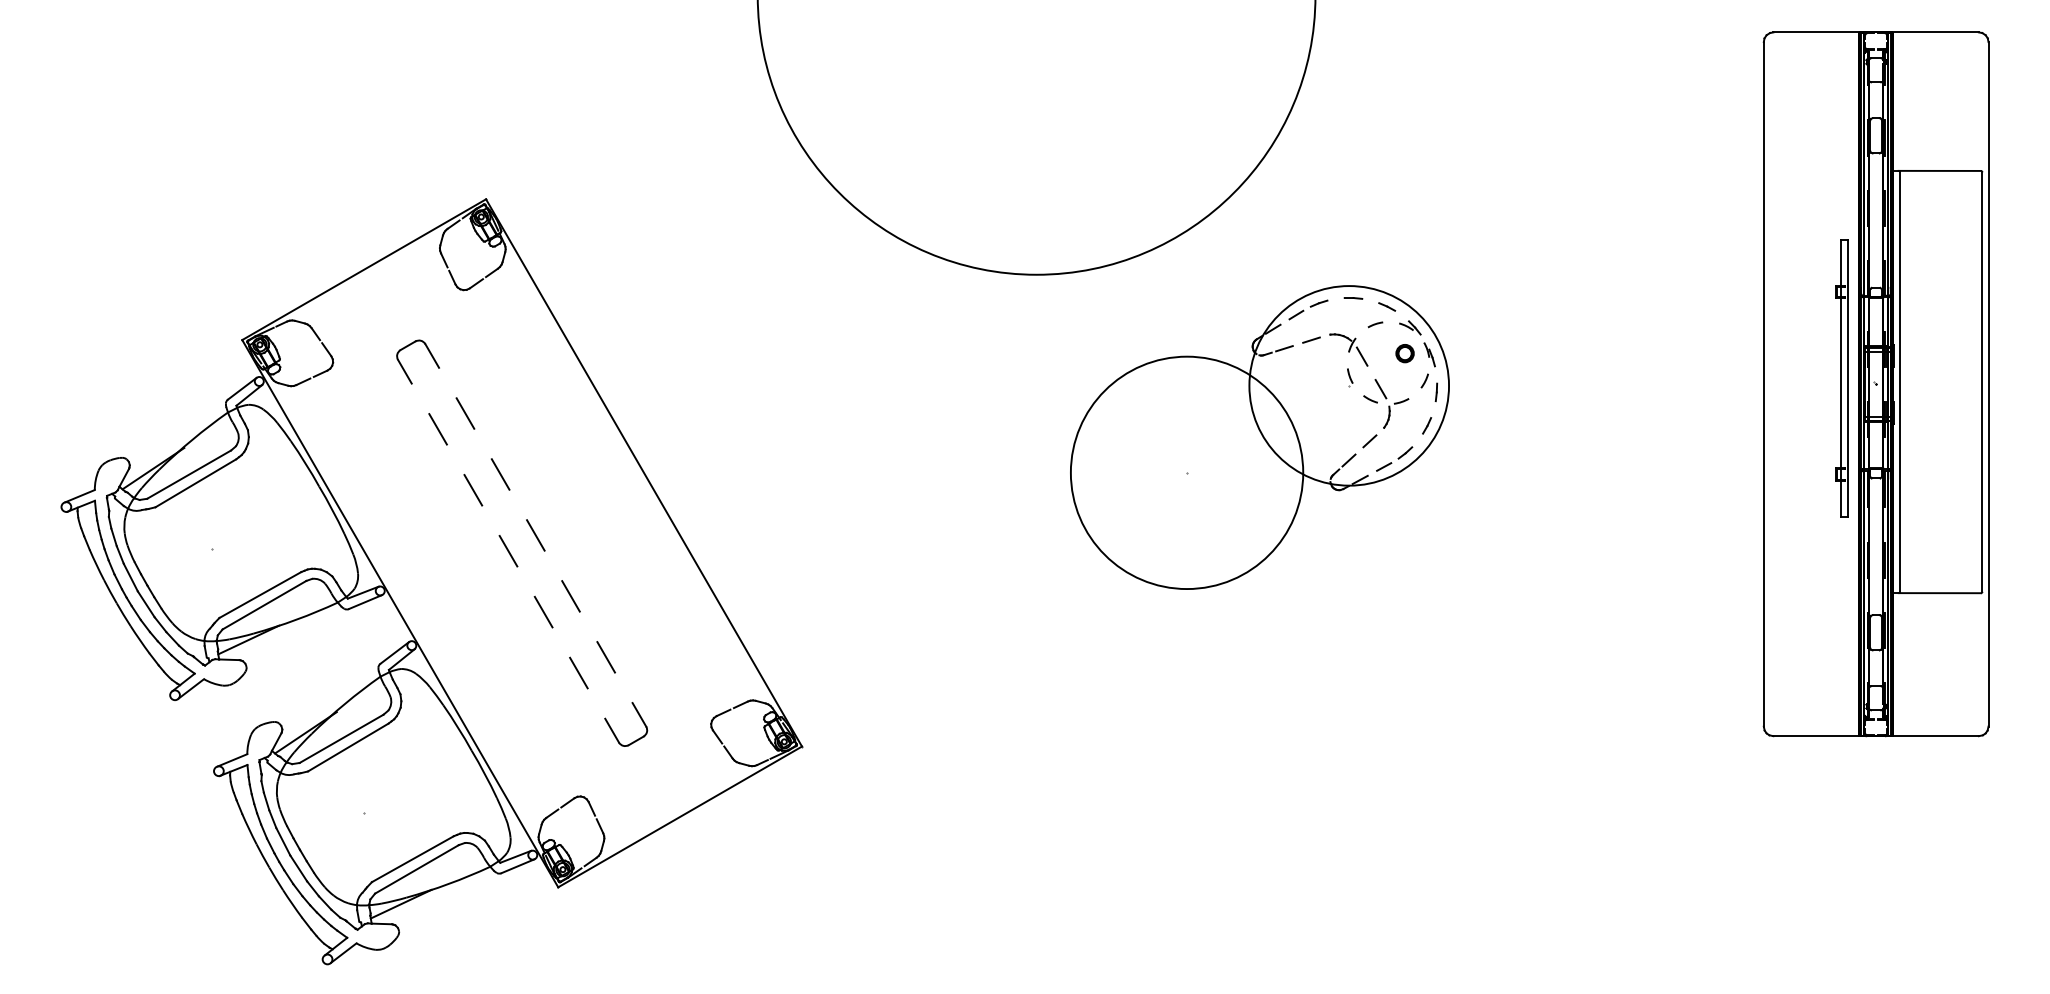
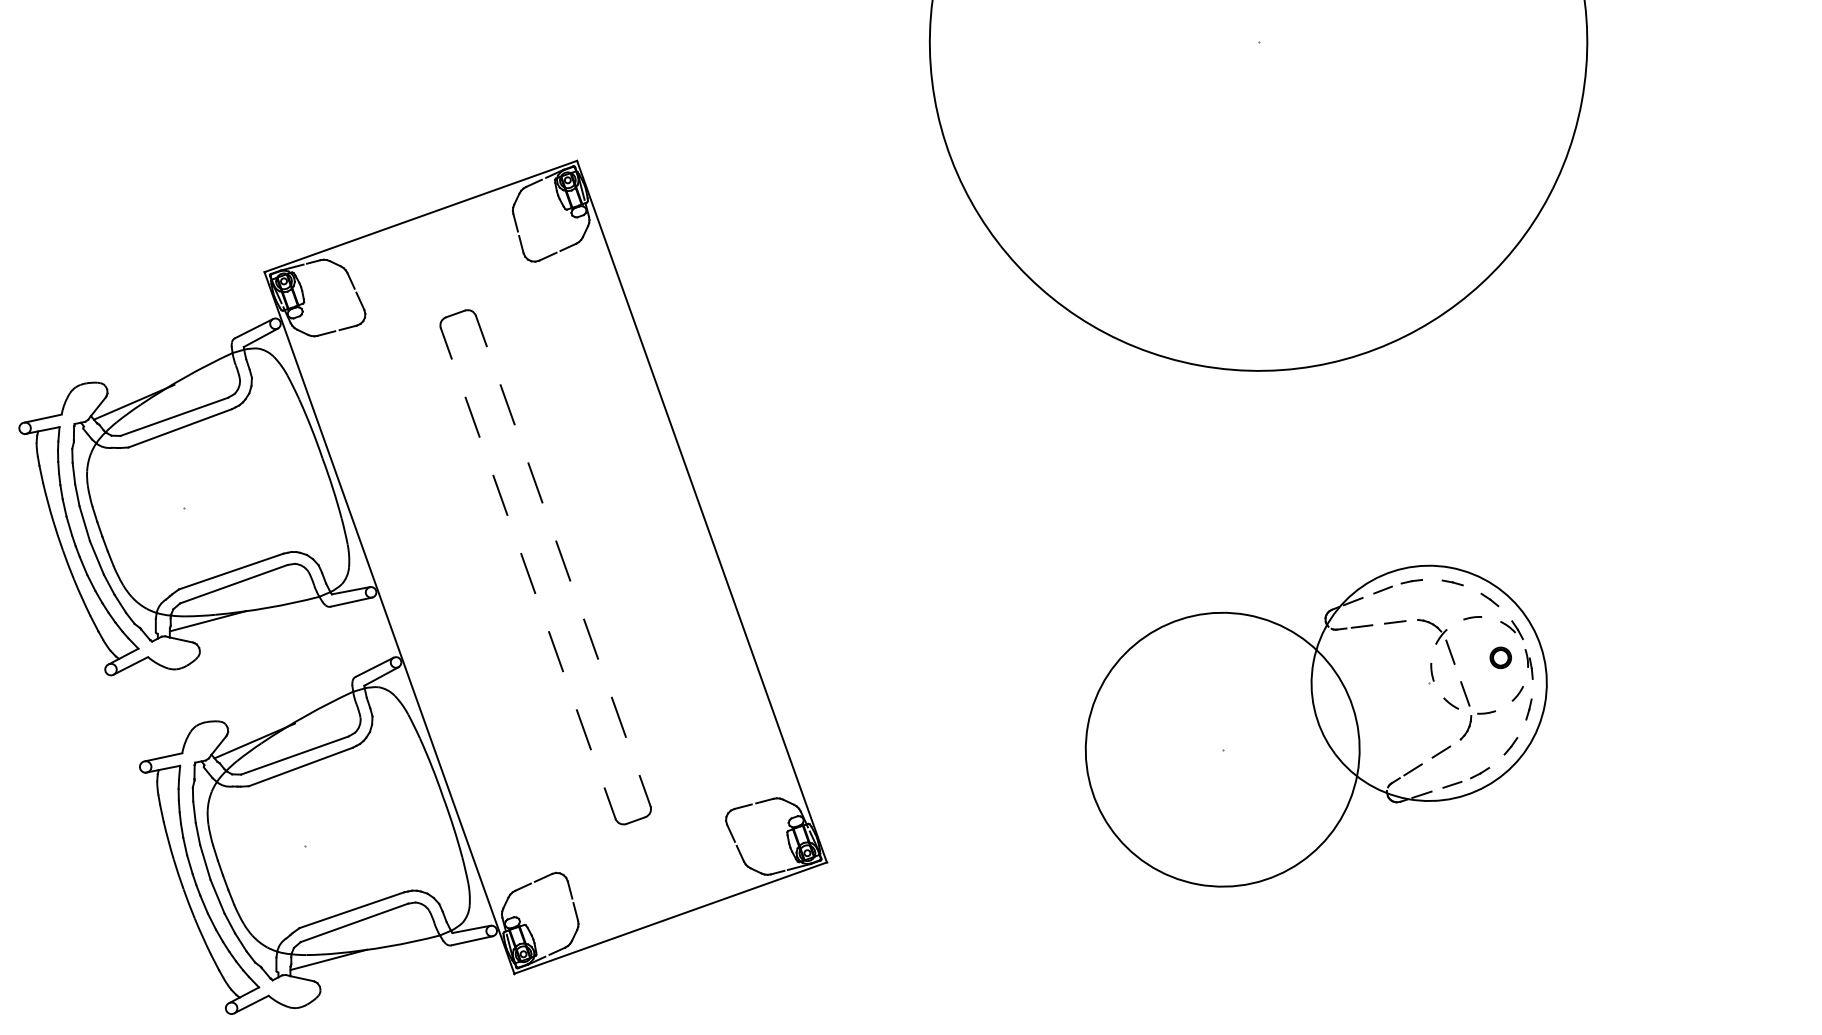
part: (1259, 437) -> (1314, 724), moved

